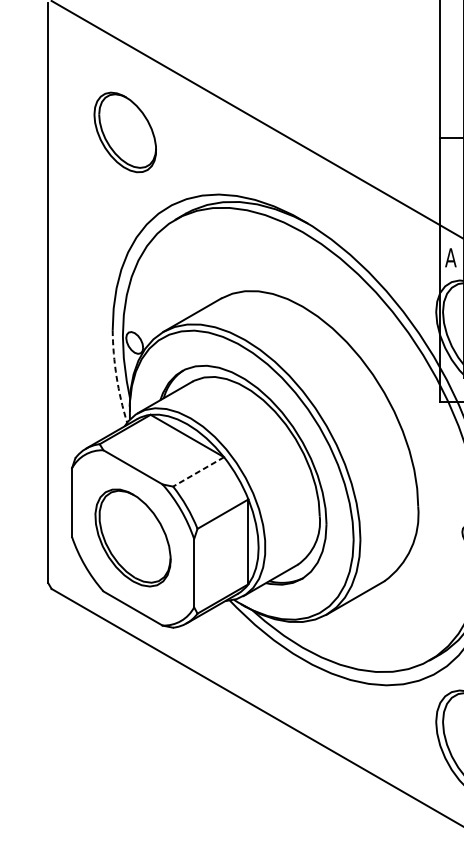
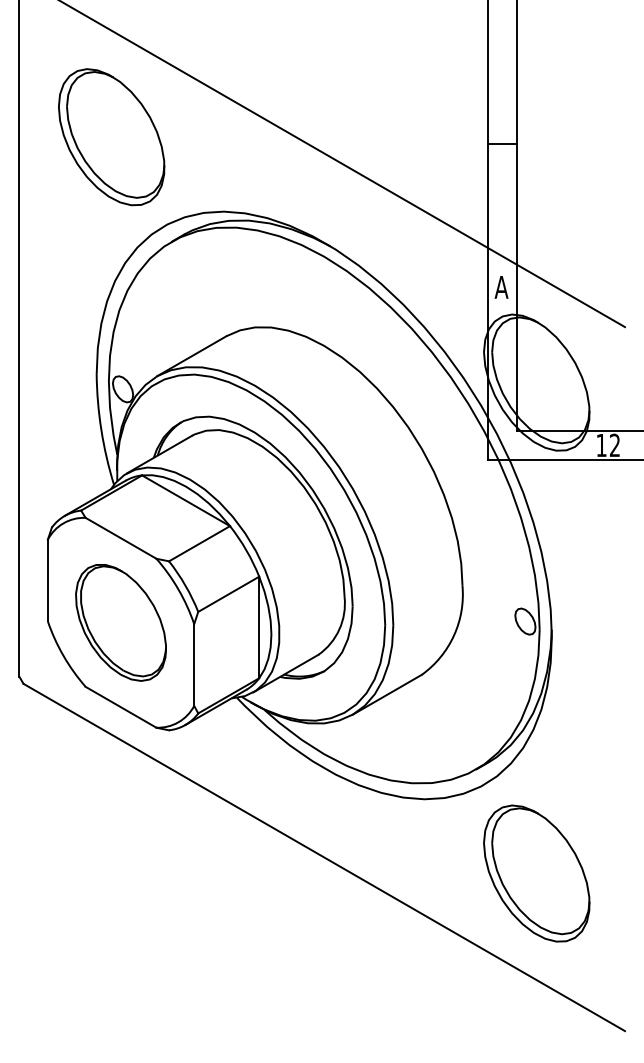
part: (125, 132) -> (111, 137), size x1.43
arc: (116, 377) -> (101, 430), dashed -> solid
line: (198, 472) -> (199, 544), dashed -> solid

